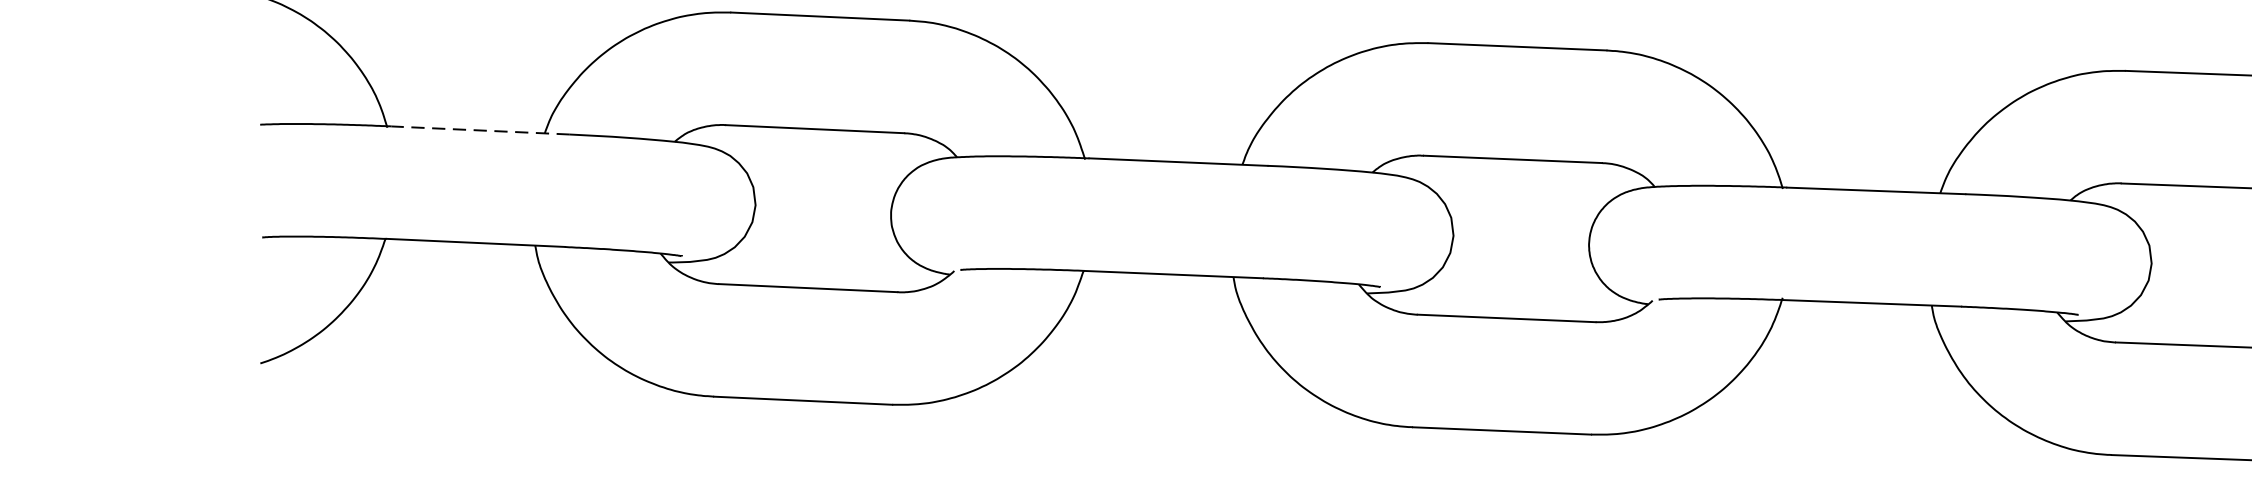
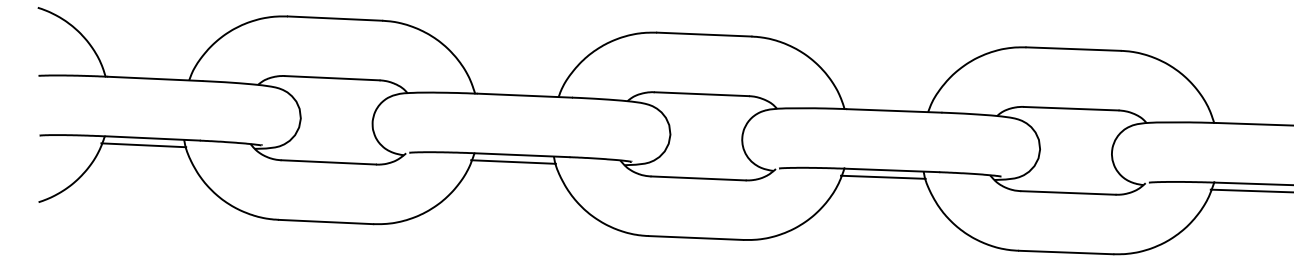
line: (479, 129) -> (154, 78), dashed -> solid
line: (458, 256) -> (143, 145), added
line: (1157, 286) -> (513, 161), added
line: (1853, 314) -> (882, 176), added

